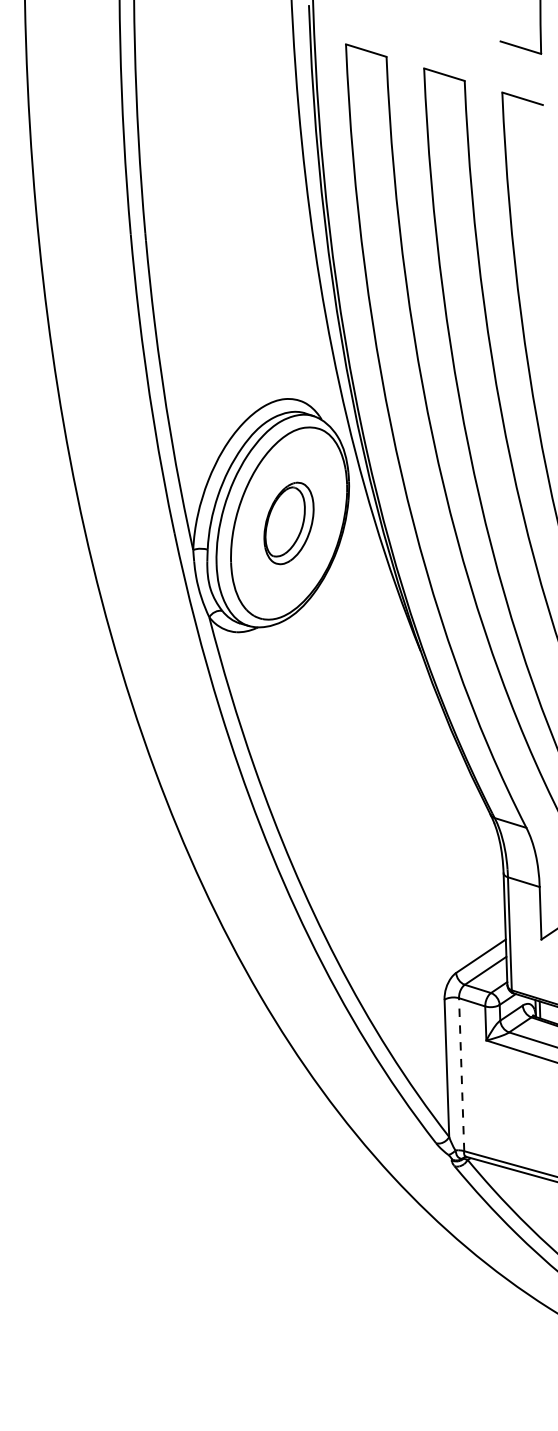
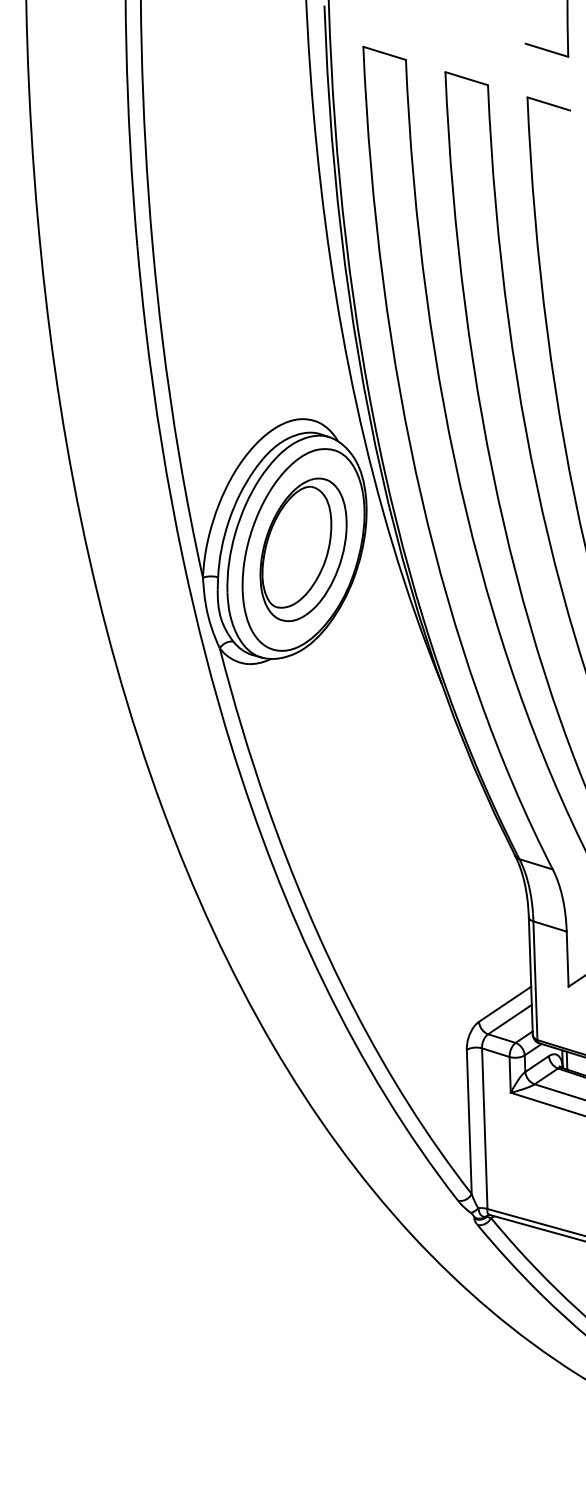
part: (288, 523) -> (302, 549), size x1.67
line: (461, 1074) -> (484, 1128), dashed -> solid

